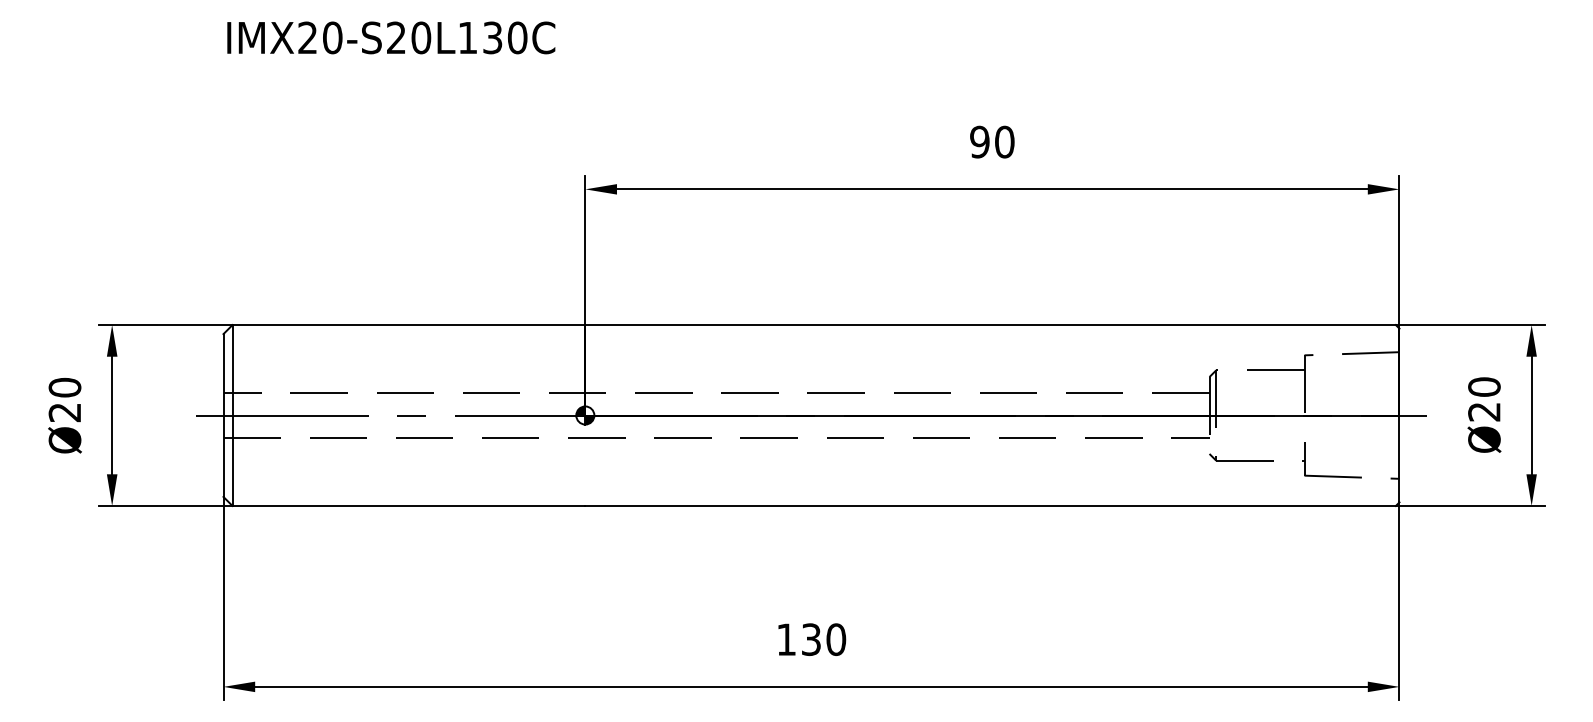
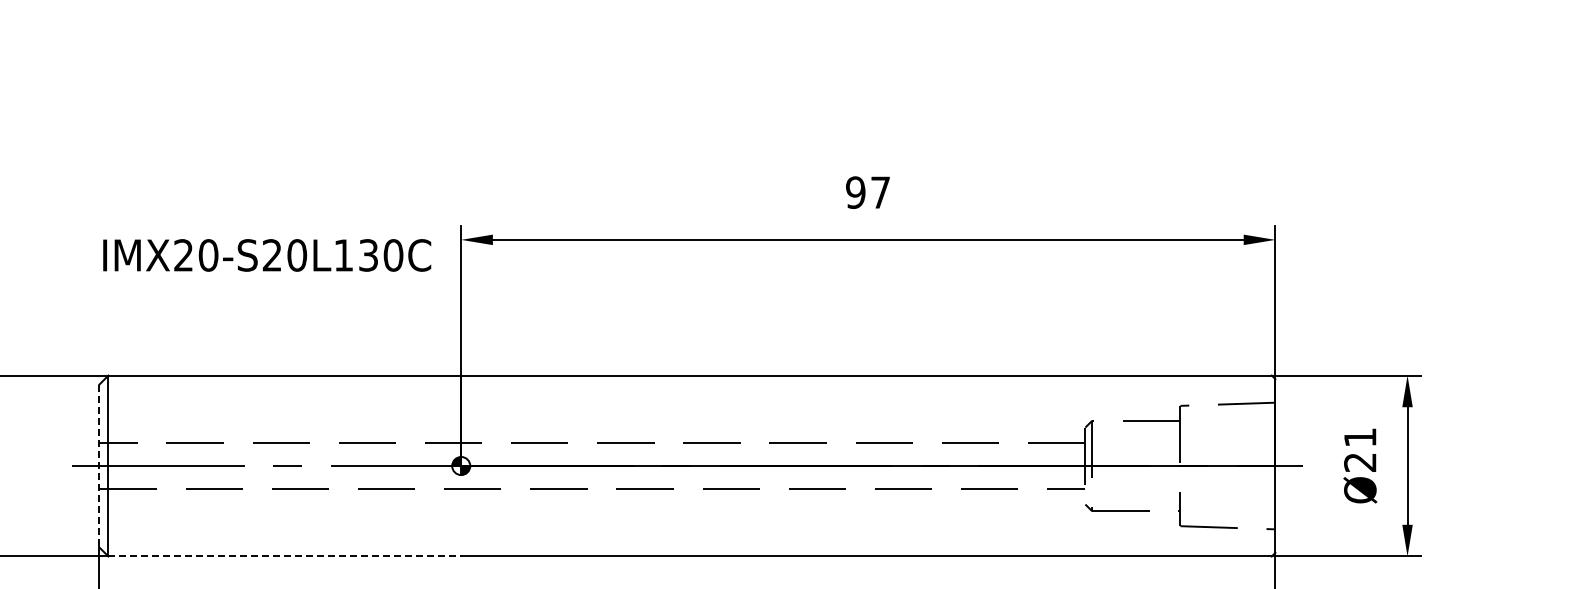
text: (391, 37) -> (267, 255), moved
text: (1004, 141) -> (880, 192), 90 -> 97
text: (1484, 386) -> (1360, 437), Ø20 -> Ø21
line: (223, 416) -> (99, 467), solid -> dashed
line: (409, 505) -> (285, 556), solid -> dashed

